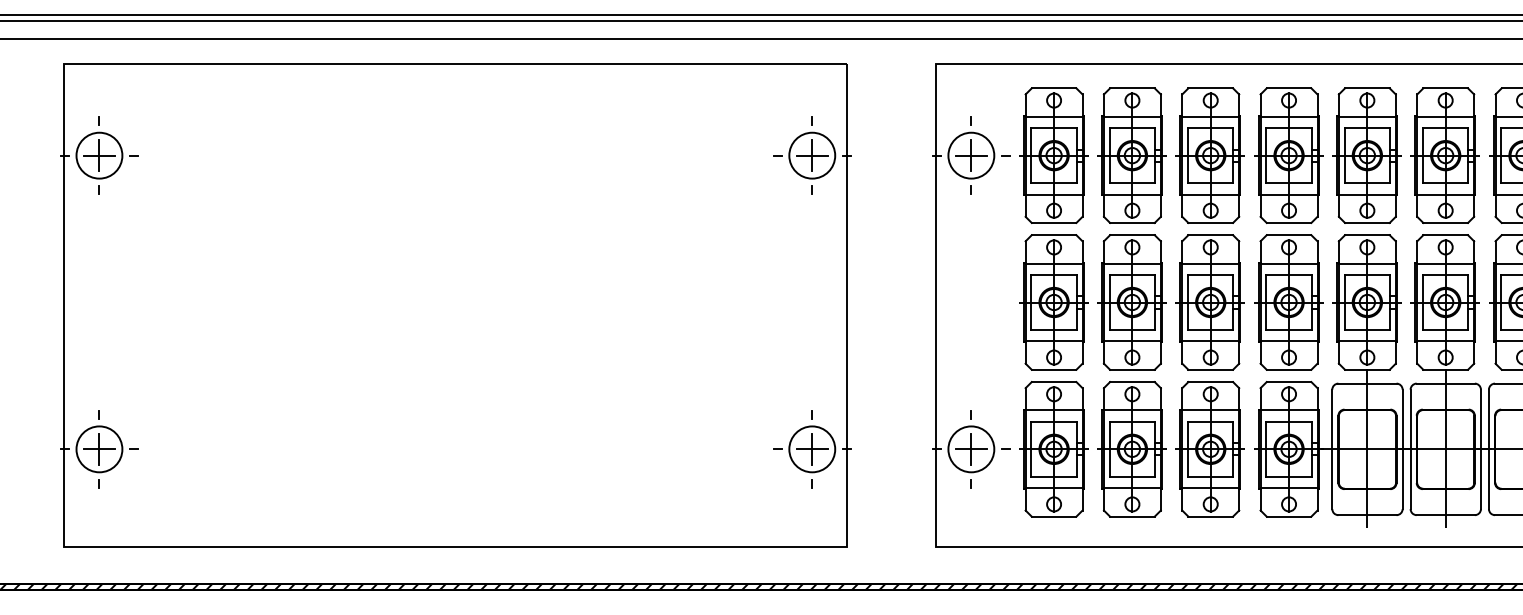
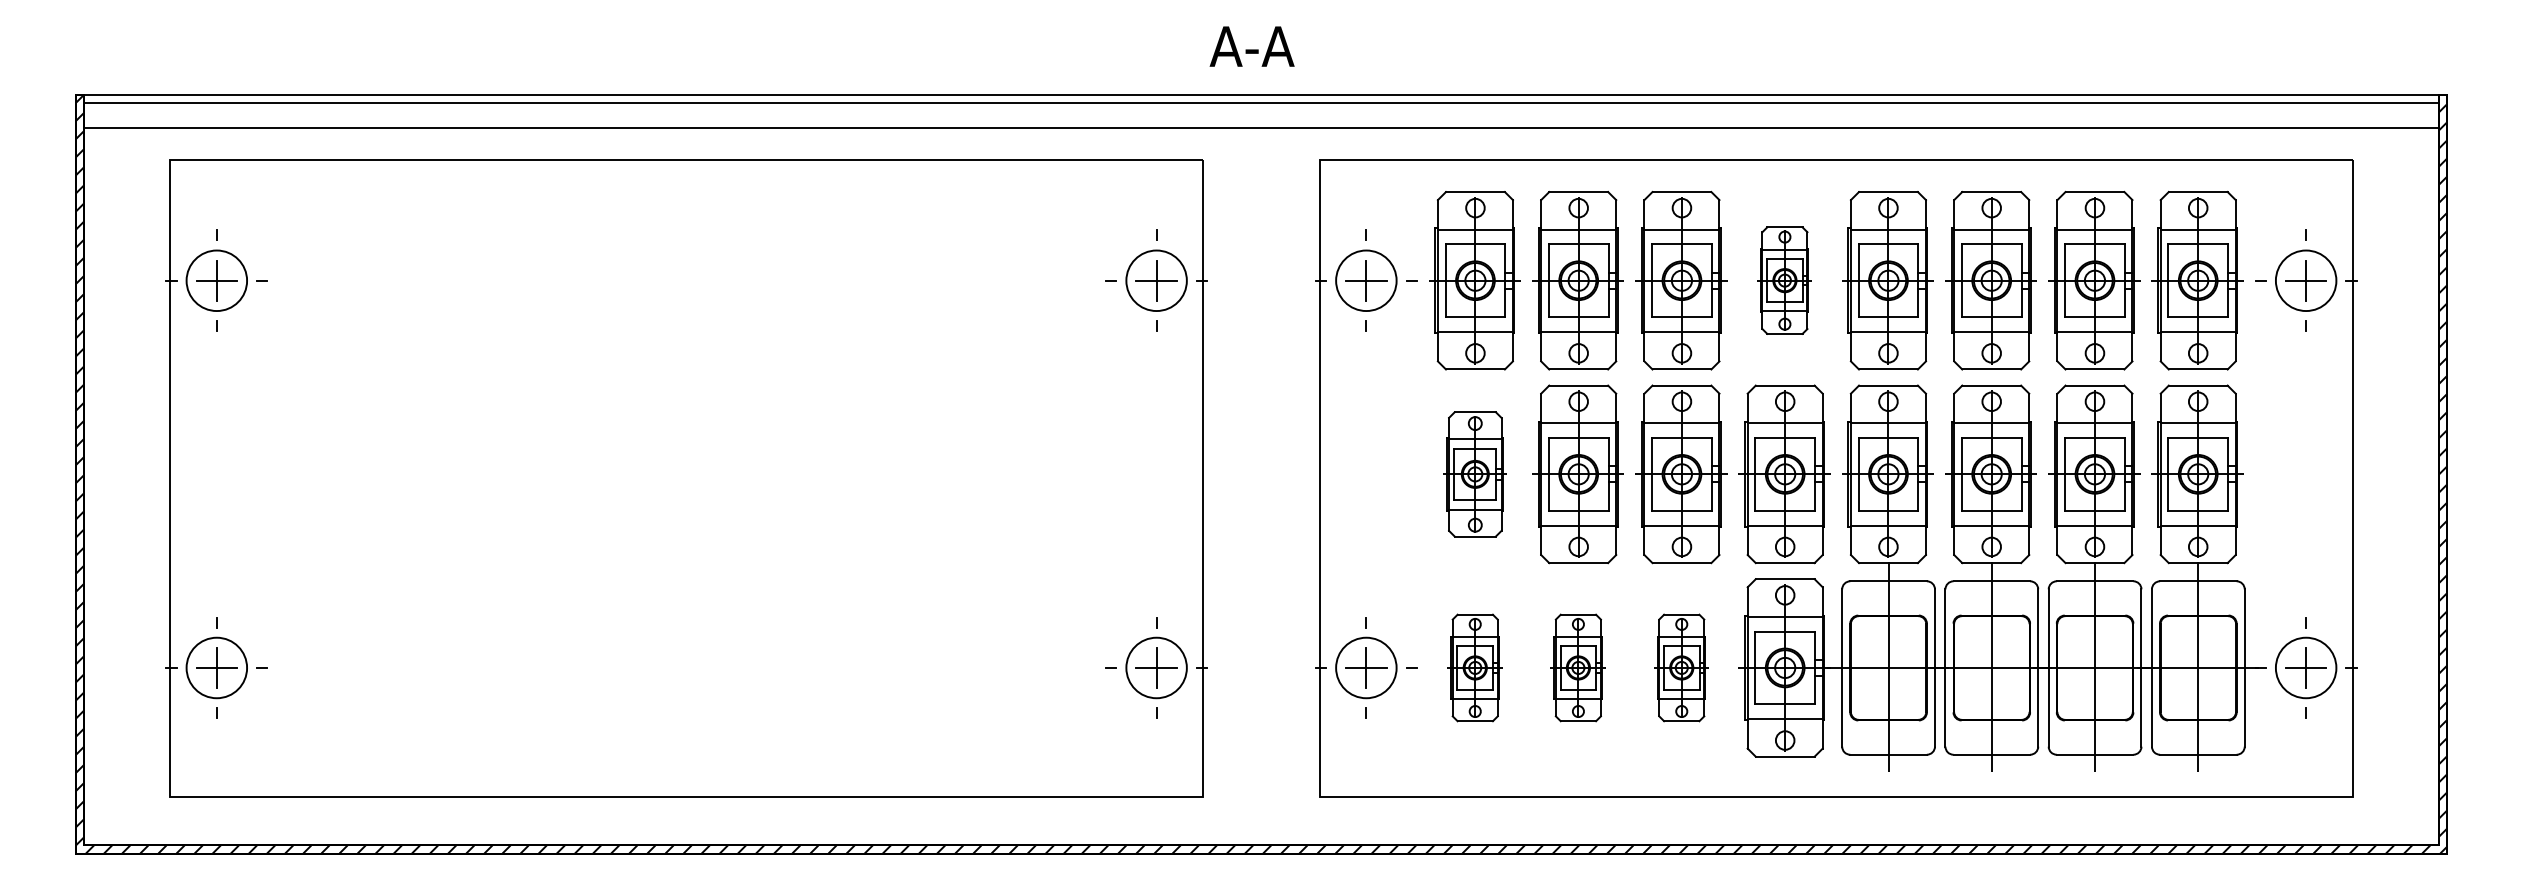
part: (1288, 155) -> (1784, 280), size x0.6
part: (1053, 302) -> (1474, 474), size x0.7
part: (1053, 449) -> (1474, 667), size x0.6
part: (1131, 449) -> (1577, 667), size x0.6
part: (1210, 449) -> (1681, 667), size x0.6

